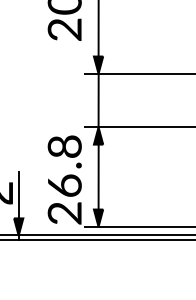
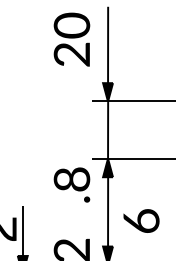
text: (64, 185) -> (141, 220), moved

